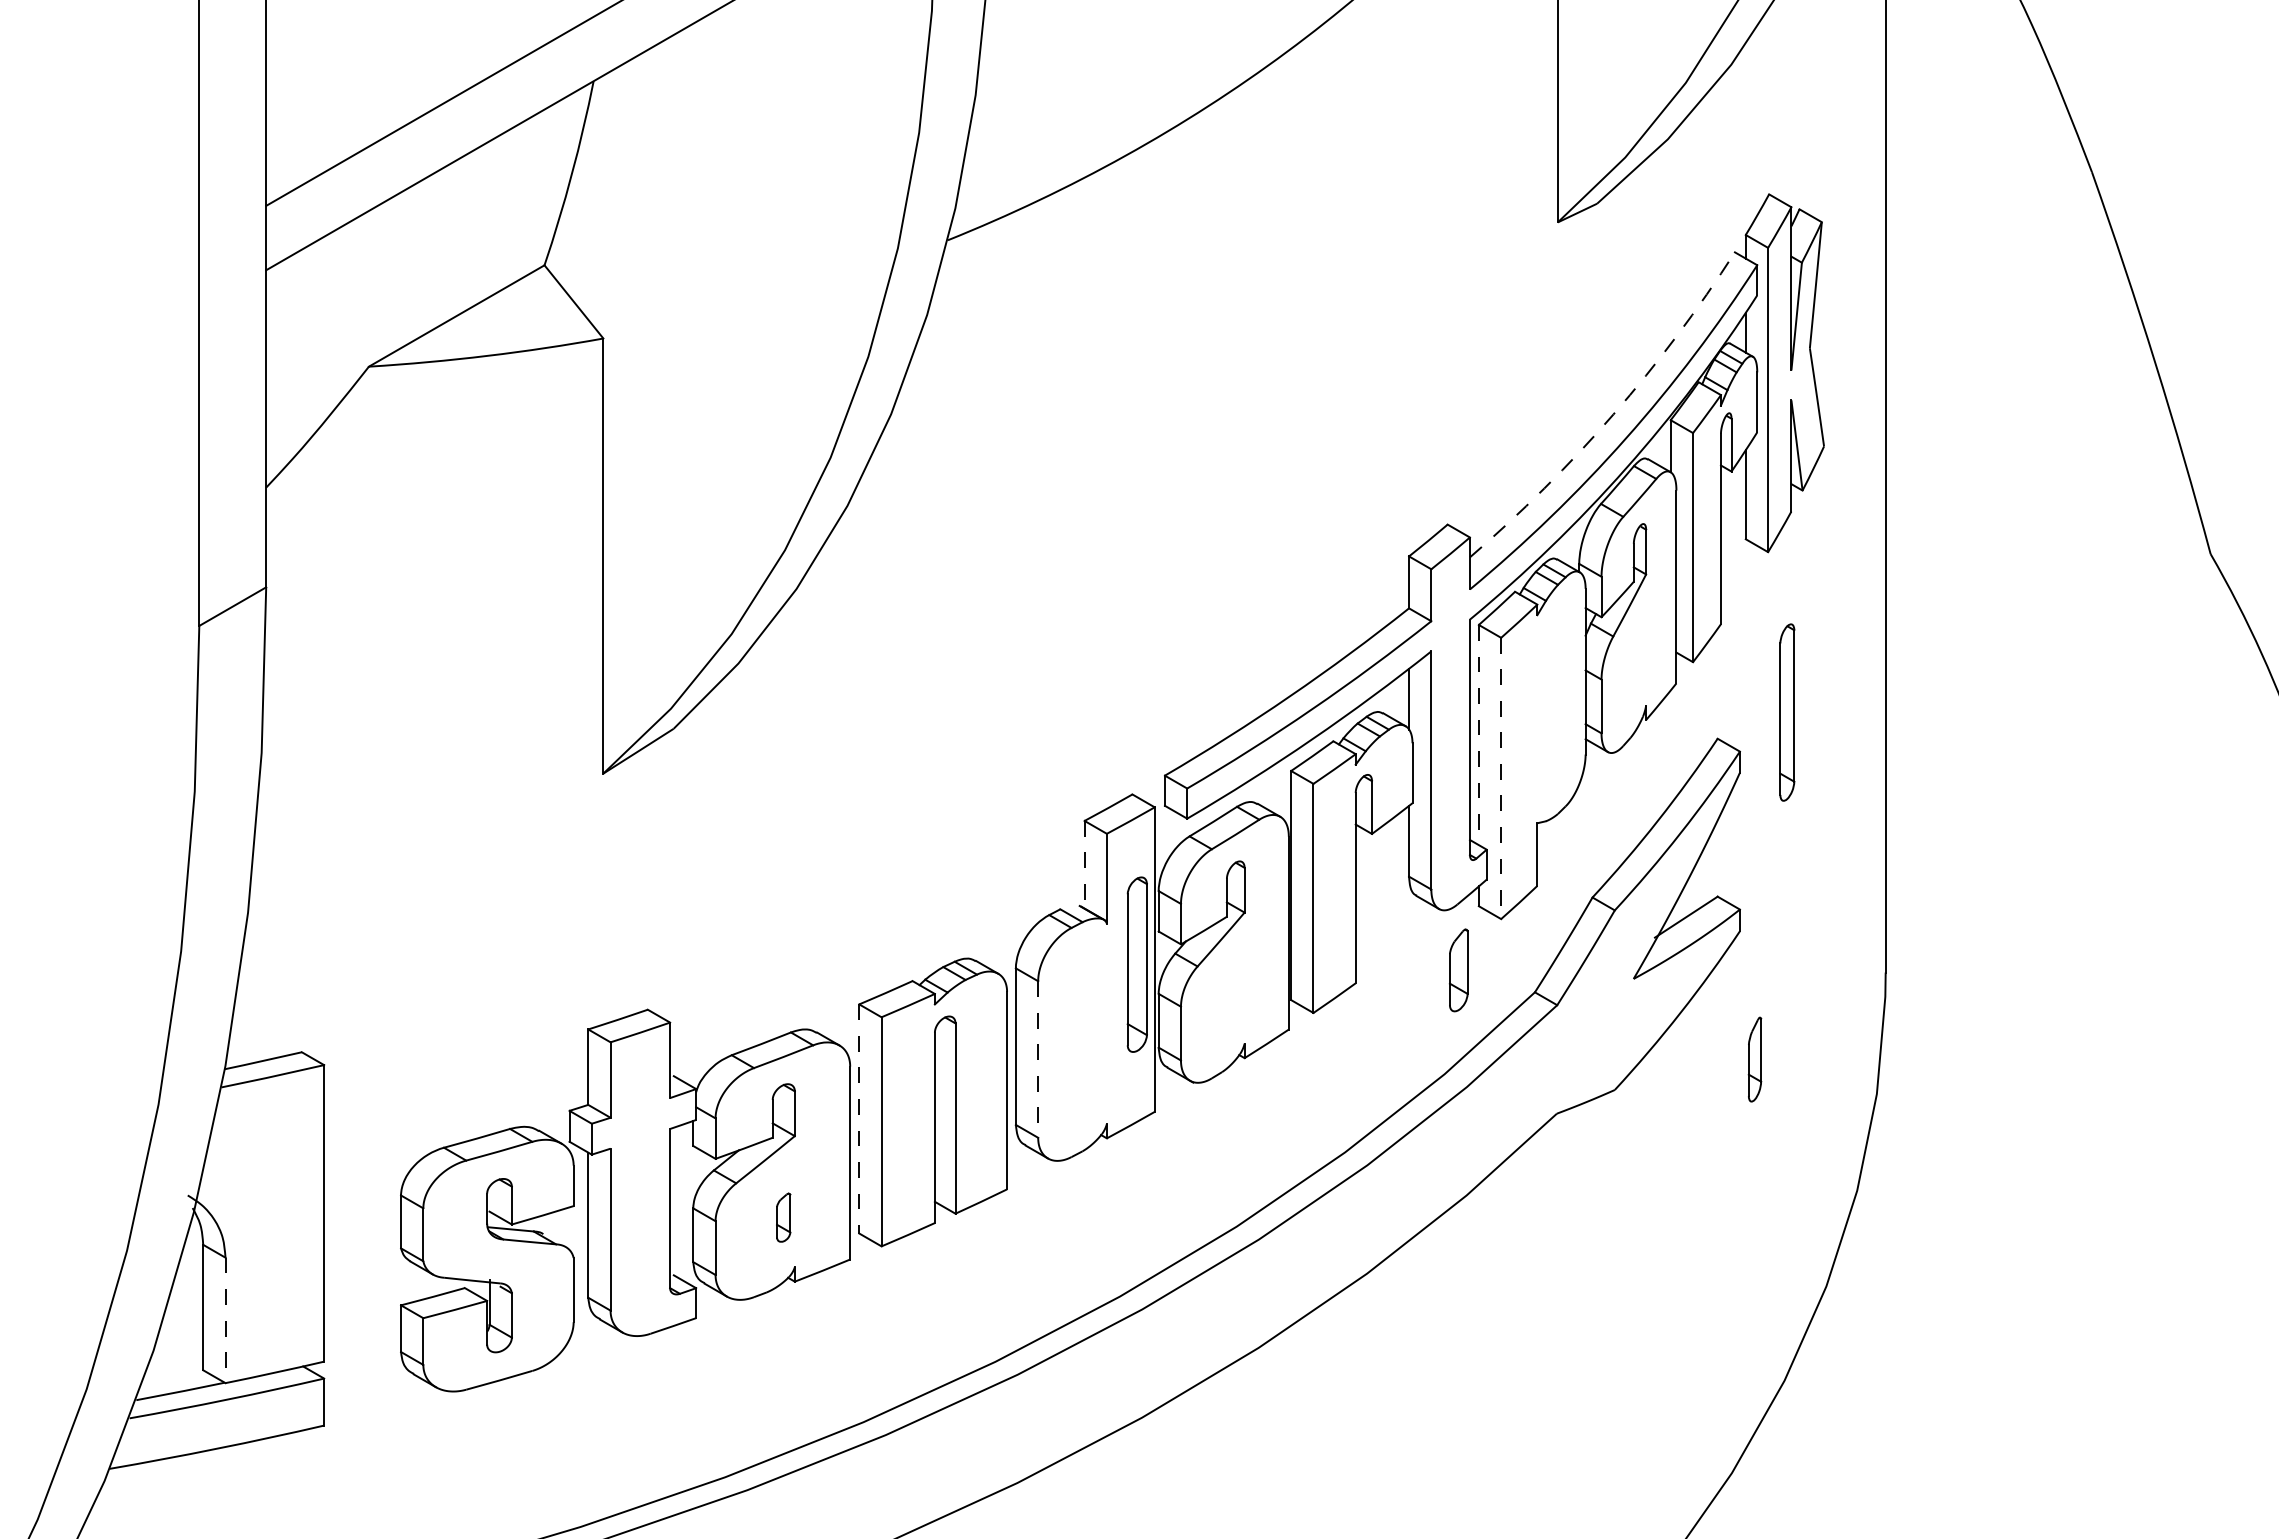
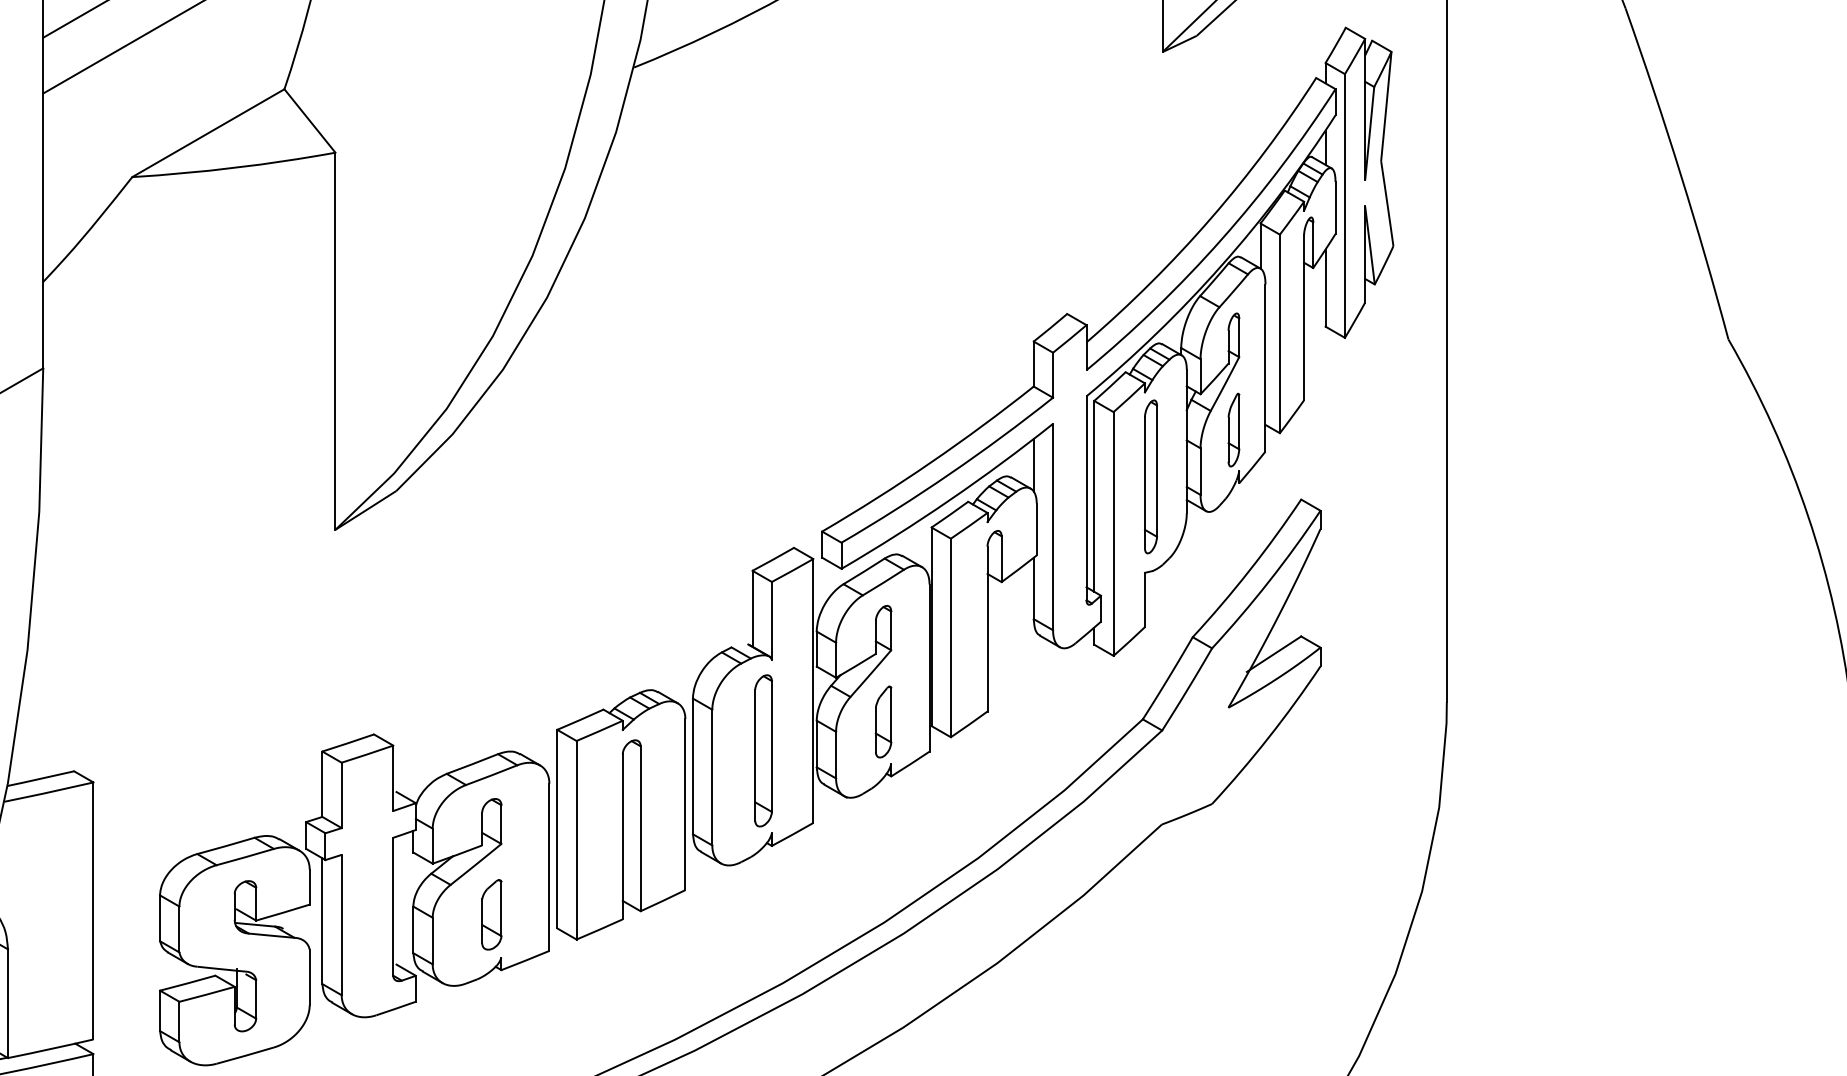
arc: (1613, 414) -> (1210, 218), dashed -> solid
part: (1787, 712) -> (1151, 476), moved
line: (1478, 735) -> (1093, 496), dashed -> solid
line: (1501, 778) -> (1113, 534), dashed -> solid
line: (1084, 864) -> (752, 608), dashed -> solid
part: (1136, 964) -> (762, 750), moved
part: (1458, 970) -> (883, 722), moved
part: (1754, 1059) -> (1233, 430), moved
line: (1038, 1060) -> (712, 778), dashed -> solid
line: (859, 1118) -> (557, 828), dashed -> solid
part: (783, 1217) -> (491, 914), size x1.67
line: (225, 1320) -> (7, 1003), dashed -> solid

